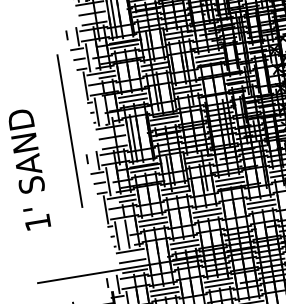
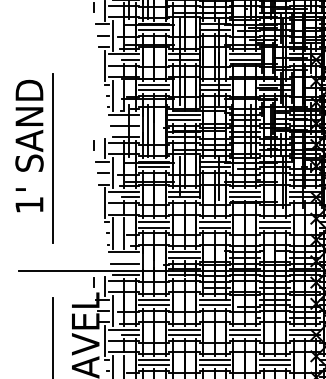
line: (69, 131) -> (52, 158), moved

